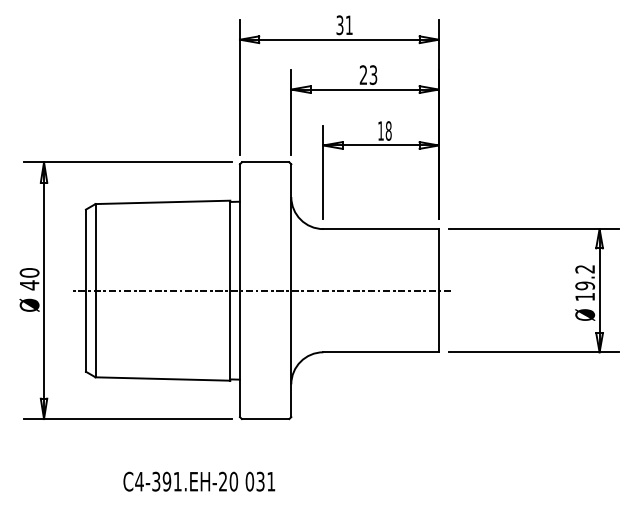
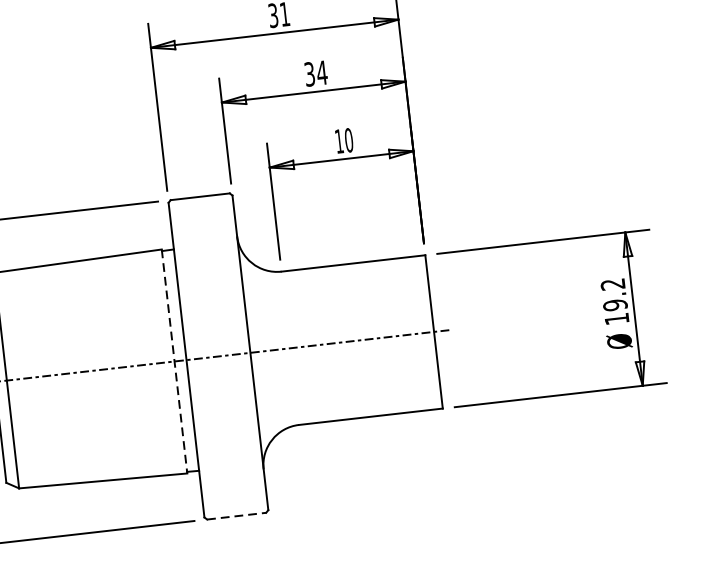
text: (368, 74) -> (315, 72), 23 -> 34
text: (388, 130) -> (348, 139), 18 -> 10
line: (230, 290) -> (174, 361), solid -> dashed
line: (265, 419) -> (236, 516), solid -> dashed

